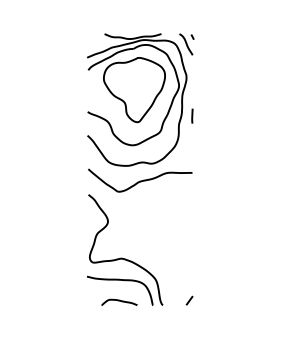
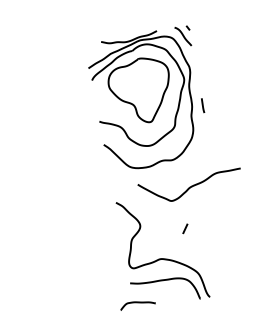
curve: (140, 180) -> (191, 185), moved
line: (189, 300) -> (185, 228), moved
part: (119, 301) -> (137, 303), moved

